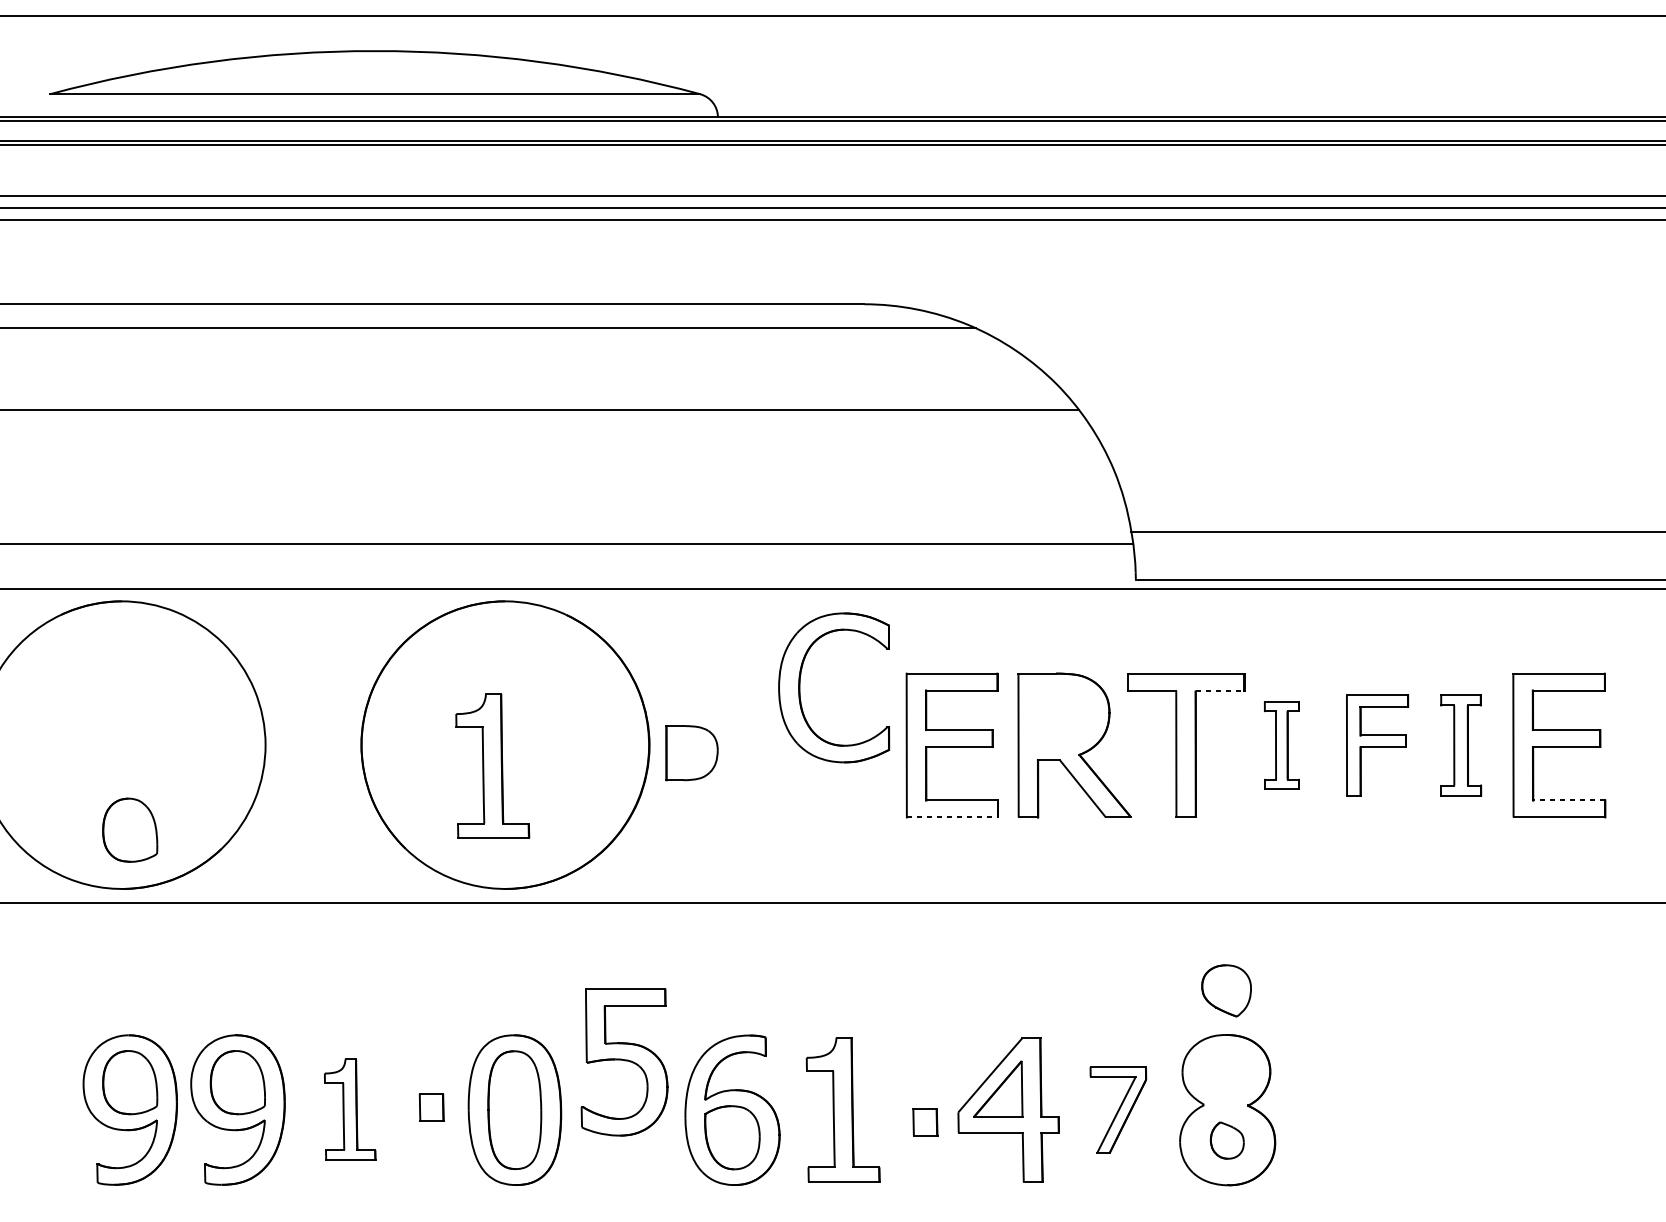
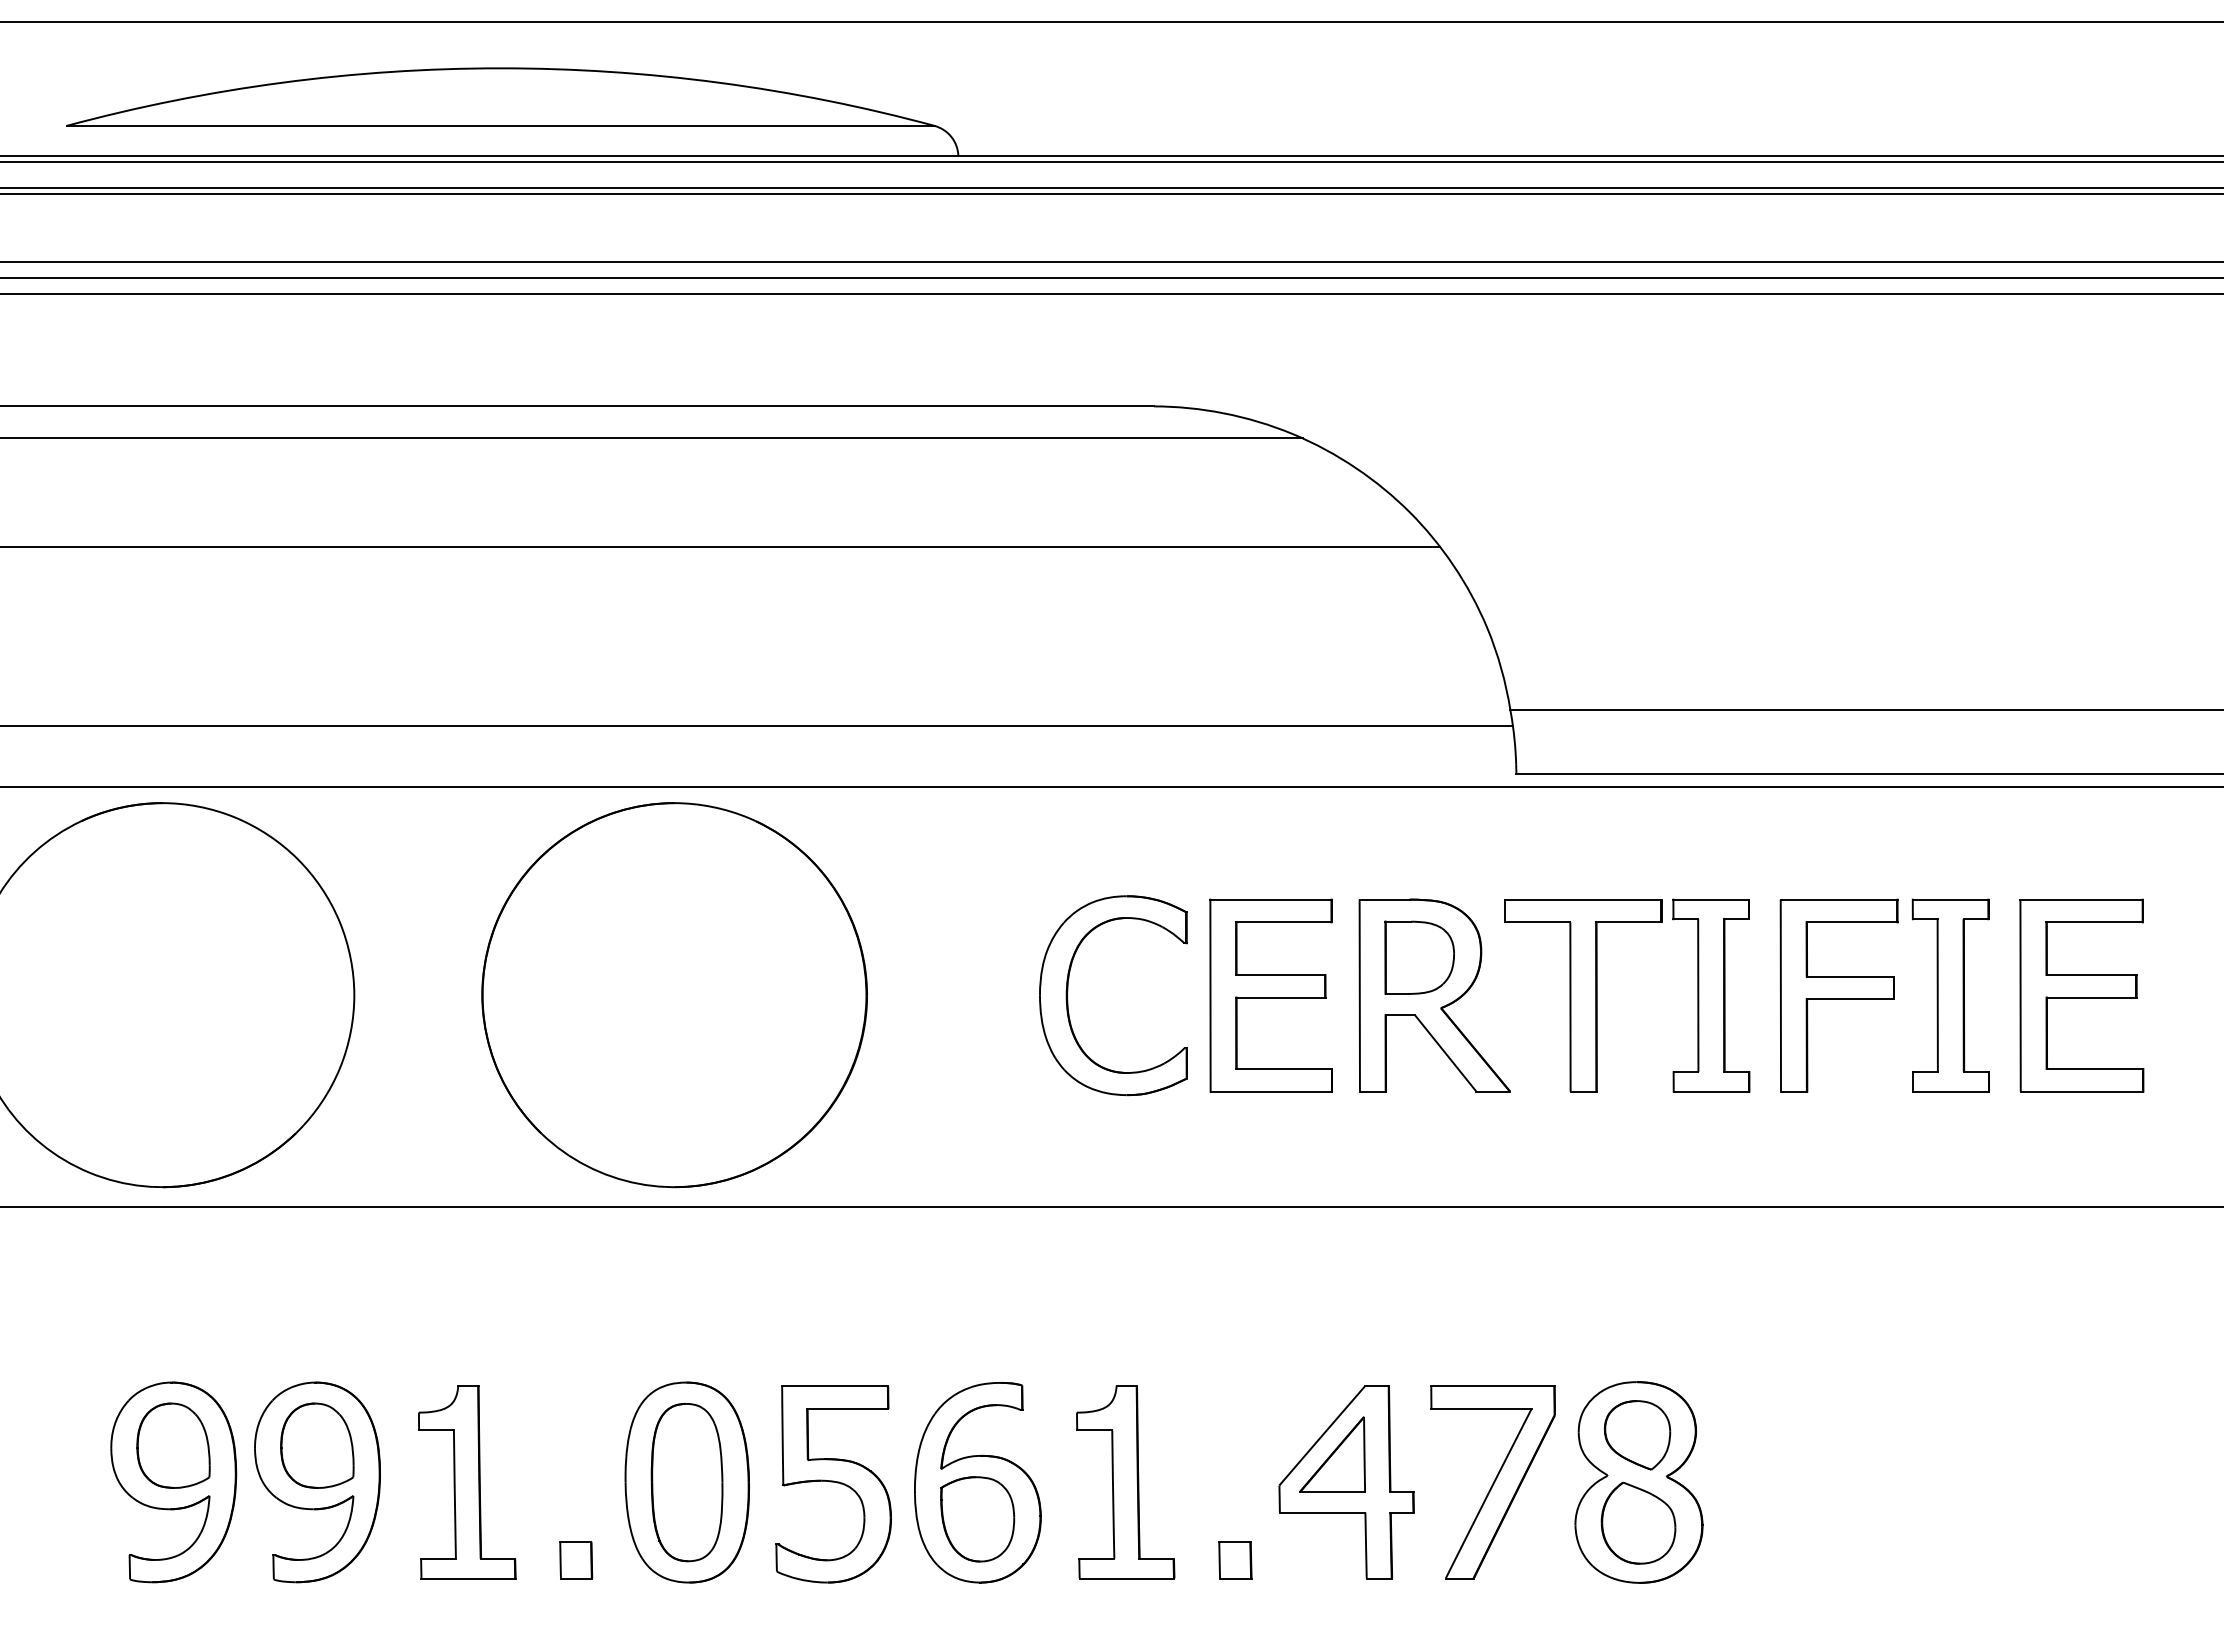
part: (800, 684) -> (1068, 991), moved
line: (1219, 690) -> (1628, 922), dashed -> solid
part: (1281, 745) -> (1711, 995), size x1.67
part: (1377, 745) -> (1838, 995), size x1.43
part: (1460, 745) -> (1950, 995), size x1.43
part: (691, 752) -> (1419, 957), moved
part: (492, 766) -> (657, 1023), removed
line: (1568, 800) -> (2094, 1068), dashed -> solid
line: (952, 817) -> (1271, 1091), dashed -> solid
part: (130, 830) -> (173, 1108), removed
part: (1226, 991) -> (1637, 1435), moved
part: (624, 1062) -> (833, 1484), moved
part: (431, 1107) -> (576, 1560), moved
part: (350, 1110) -> (467, 1482), size x1.43
part: (1117, 1110) -> (1492, 1482), size x1.67
part: (925, 1122) -> (1235, 1560), moved
part: (1227, 1140) -> (1638, 1522), size x1.67

